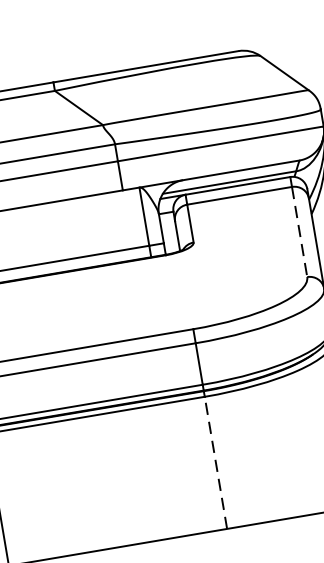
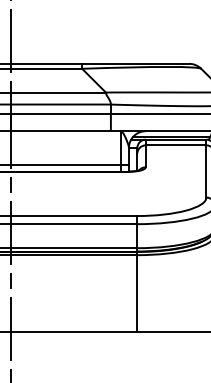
line: (299, 232) -> (206, 171), dashed -> solid
line: (215, 461) -> (137, 292), dashed -> solid

